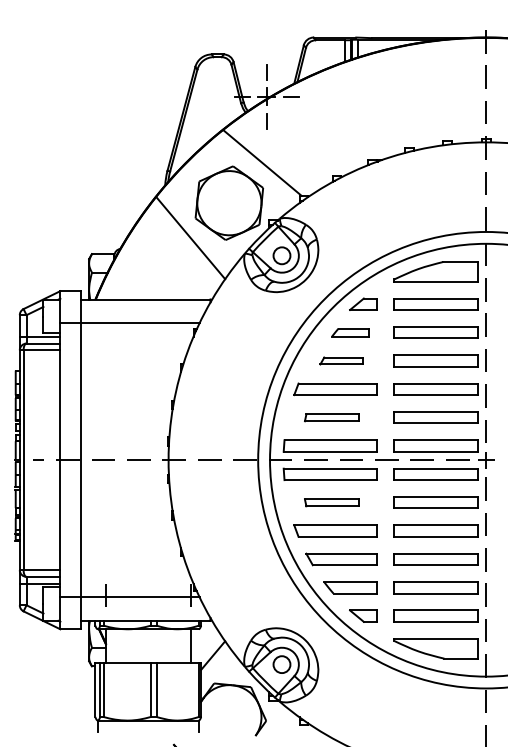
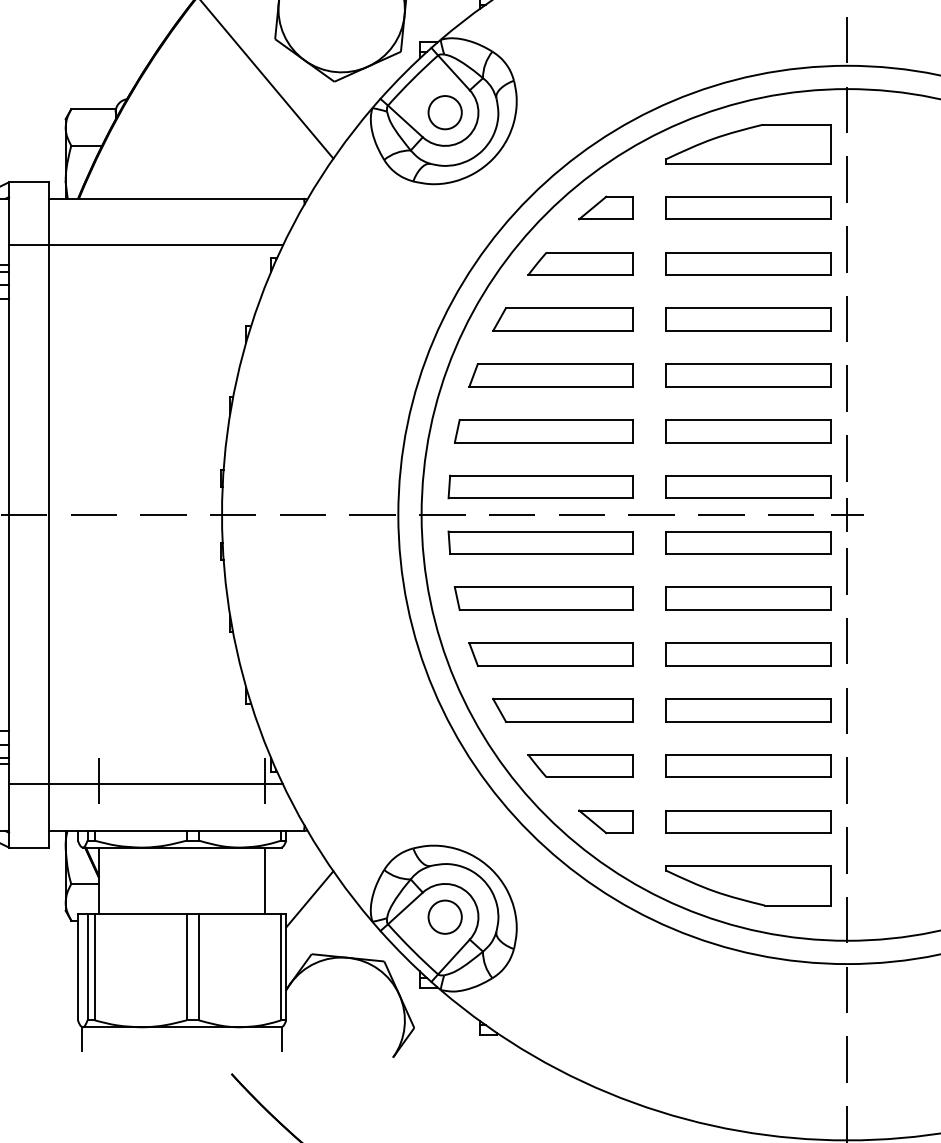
part: (350, 332) -> (580, 263), size x1.43
part: (341, 360) -> (562, 318), size x1.67
part: (331, 417) -> (542, 430), size x1.67
part: (331, 502) -> (542, 598), size x1.67

